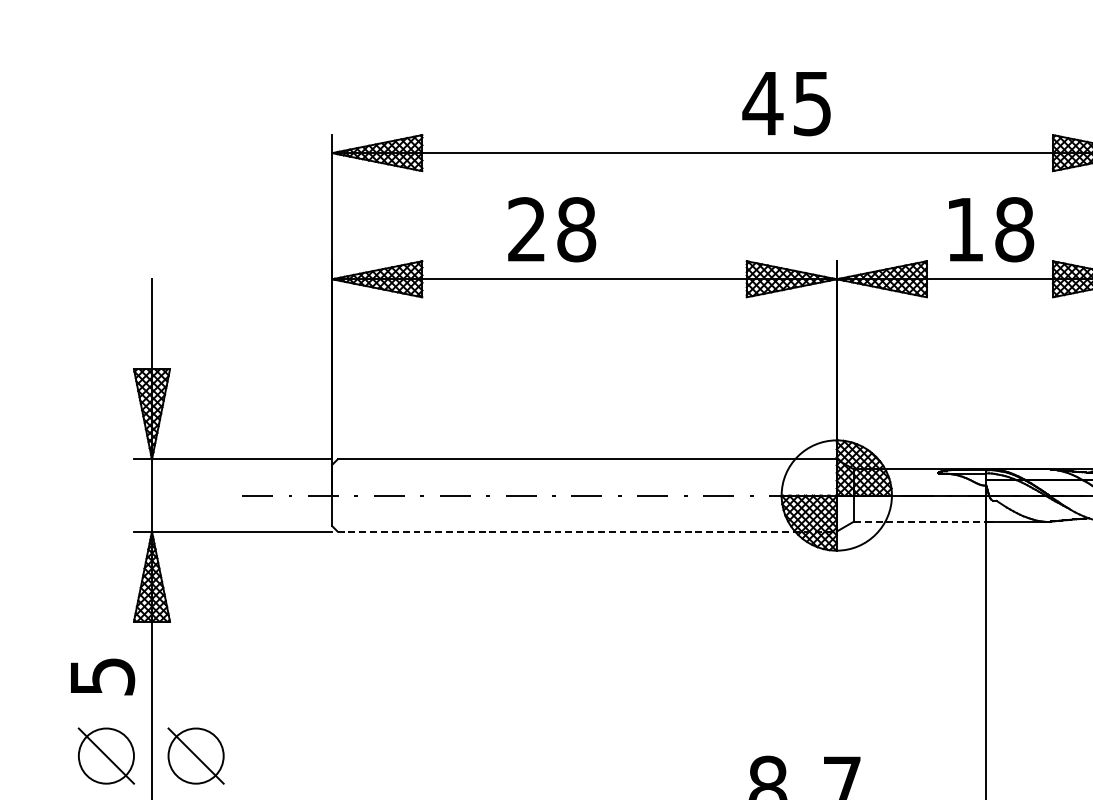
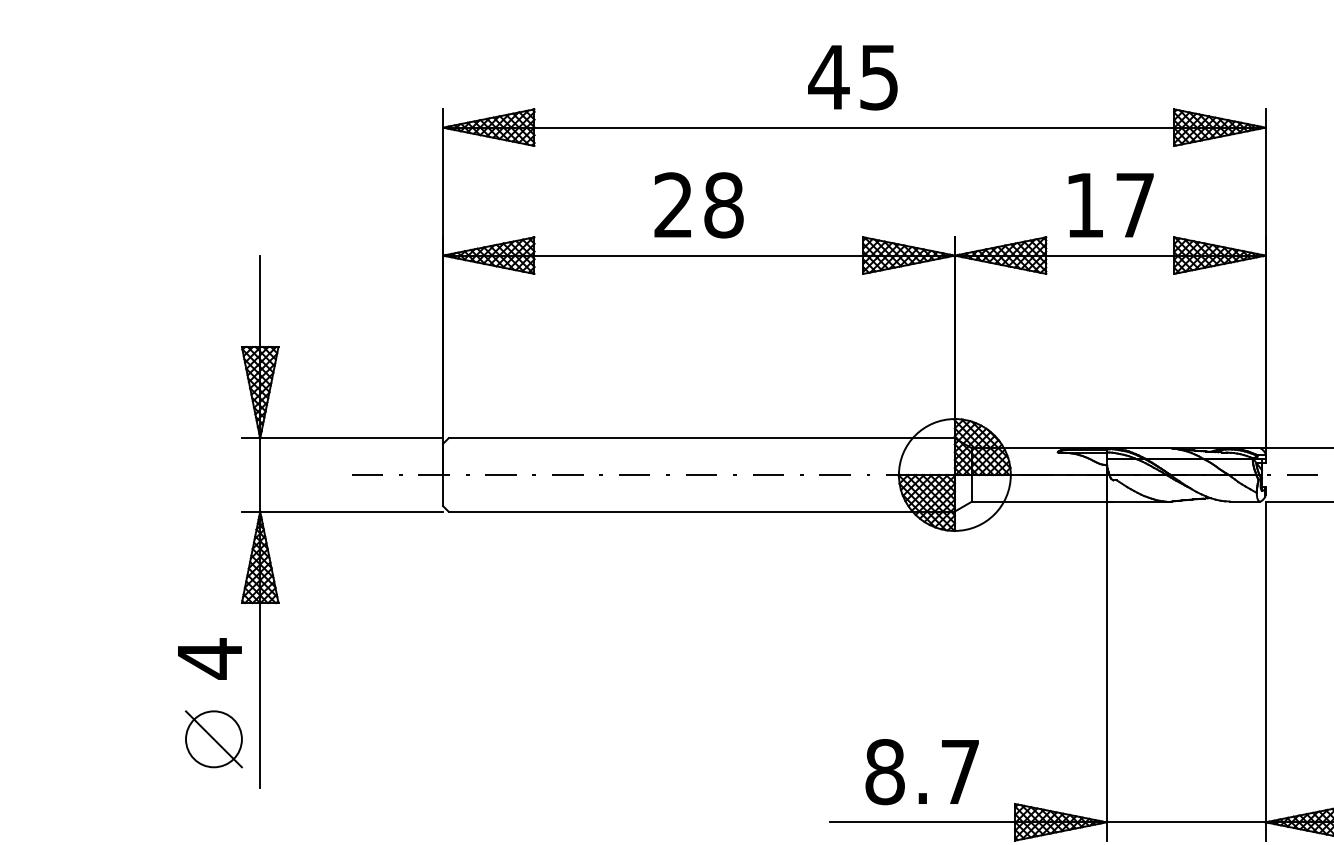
text: (786, 103) -> (852, 77), moved
text: (551, 229) -> (698, 205), moved
text: (1014, 229) -> (1135, 205), 18 -> 17
line: (920, 521) -> (1039, 501), dashed -> solid
line: (588, 531) -> (702, 511), dashed -> solid
text: (102, 676) -> (210, 658), 5 -> 4
part: (195, 756) -> (304, 739), removed

